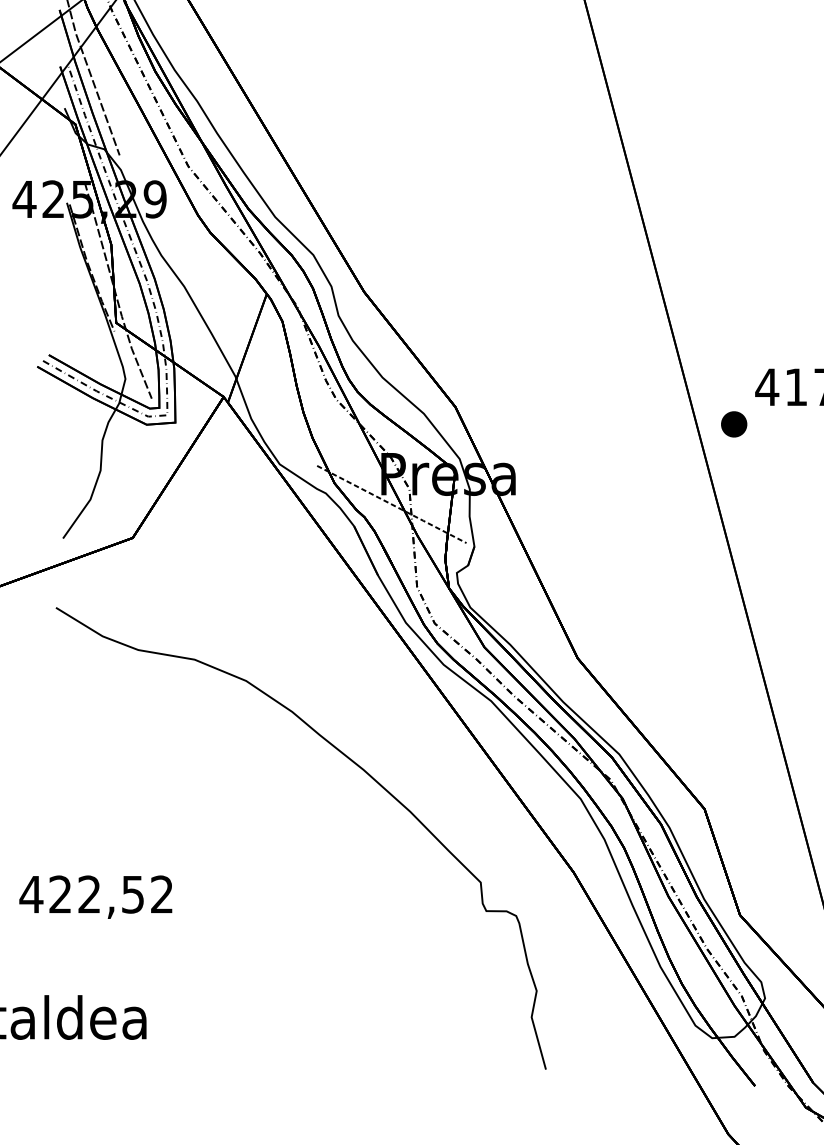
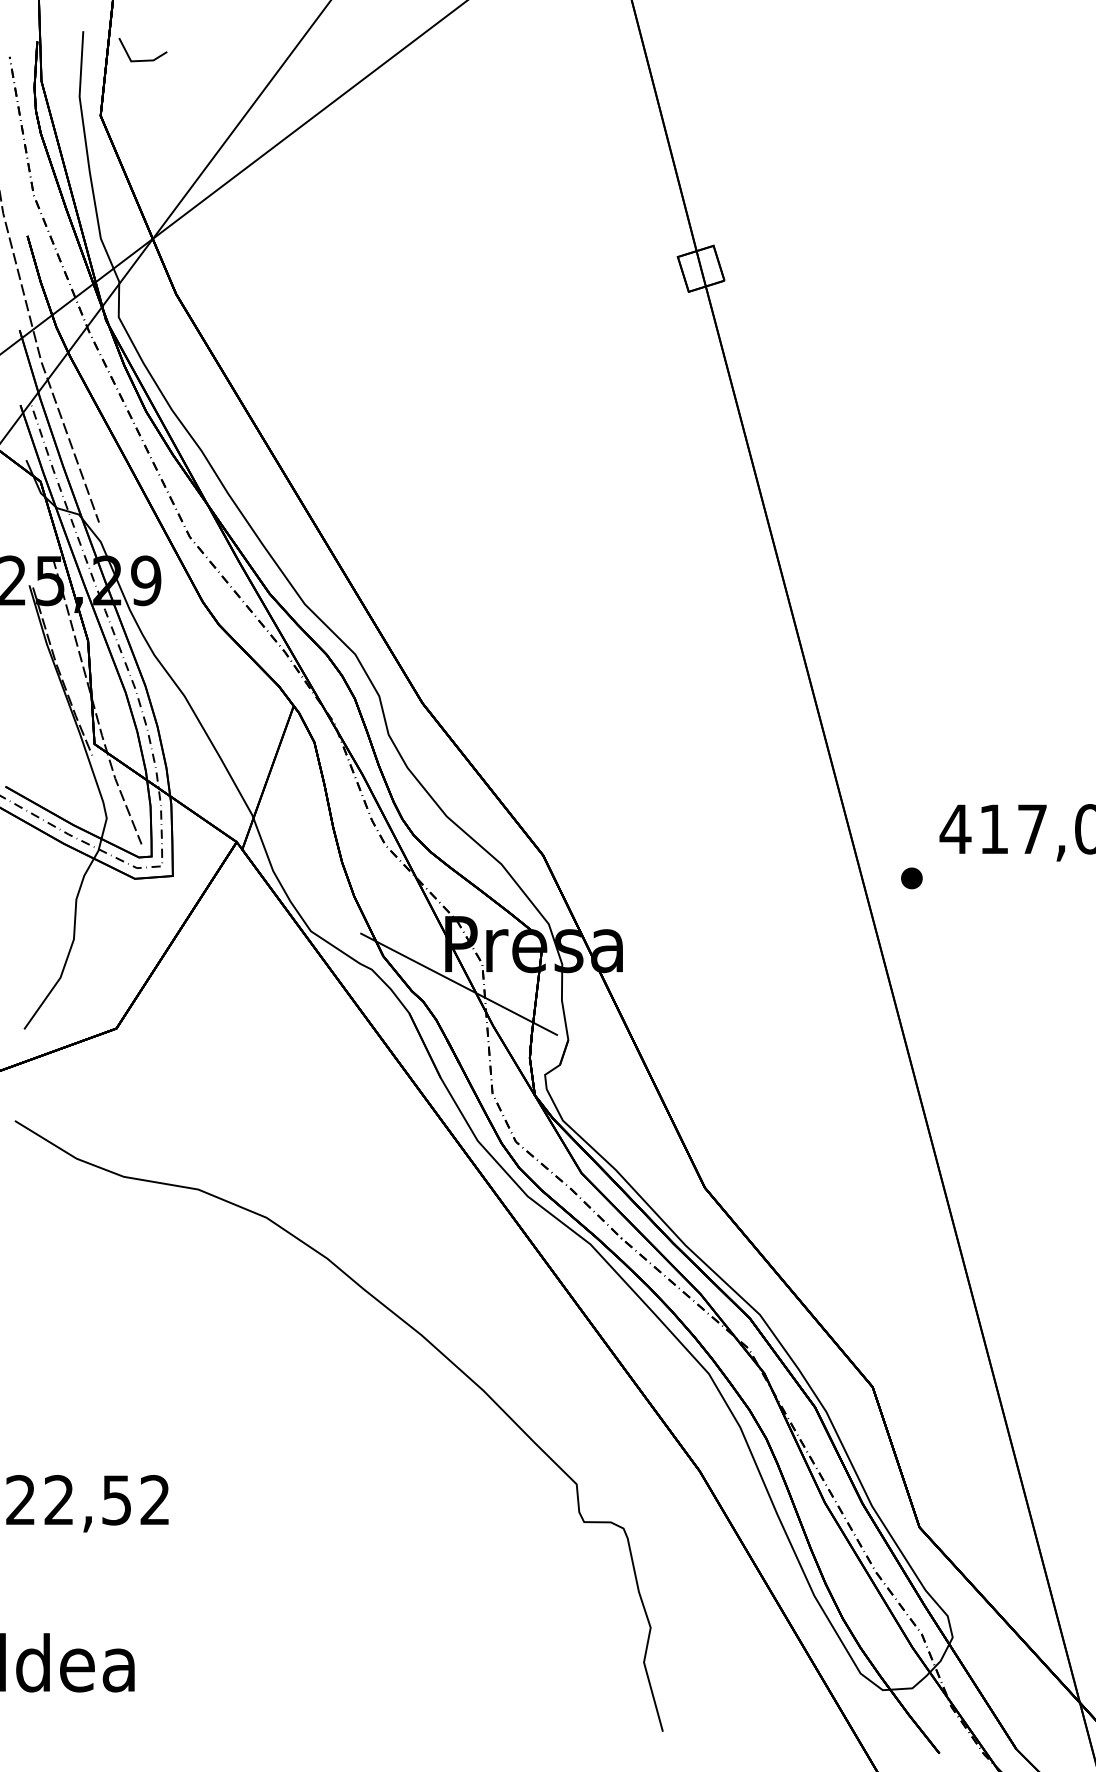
part: (733, 424) -> (911, 878), size x0.62
line: (392, 504) -> (460, 984), dashed -> solid

